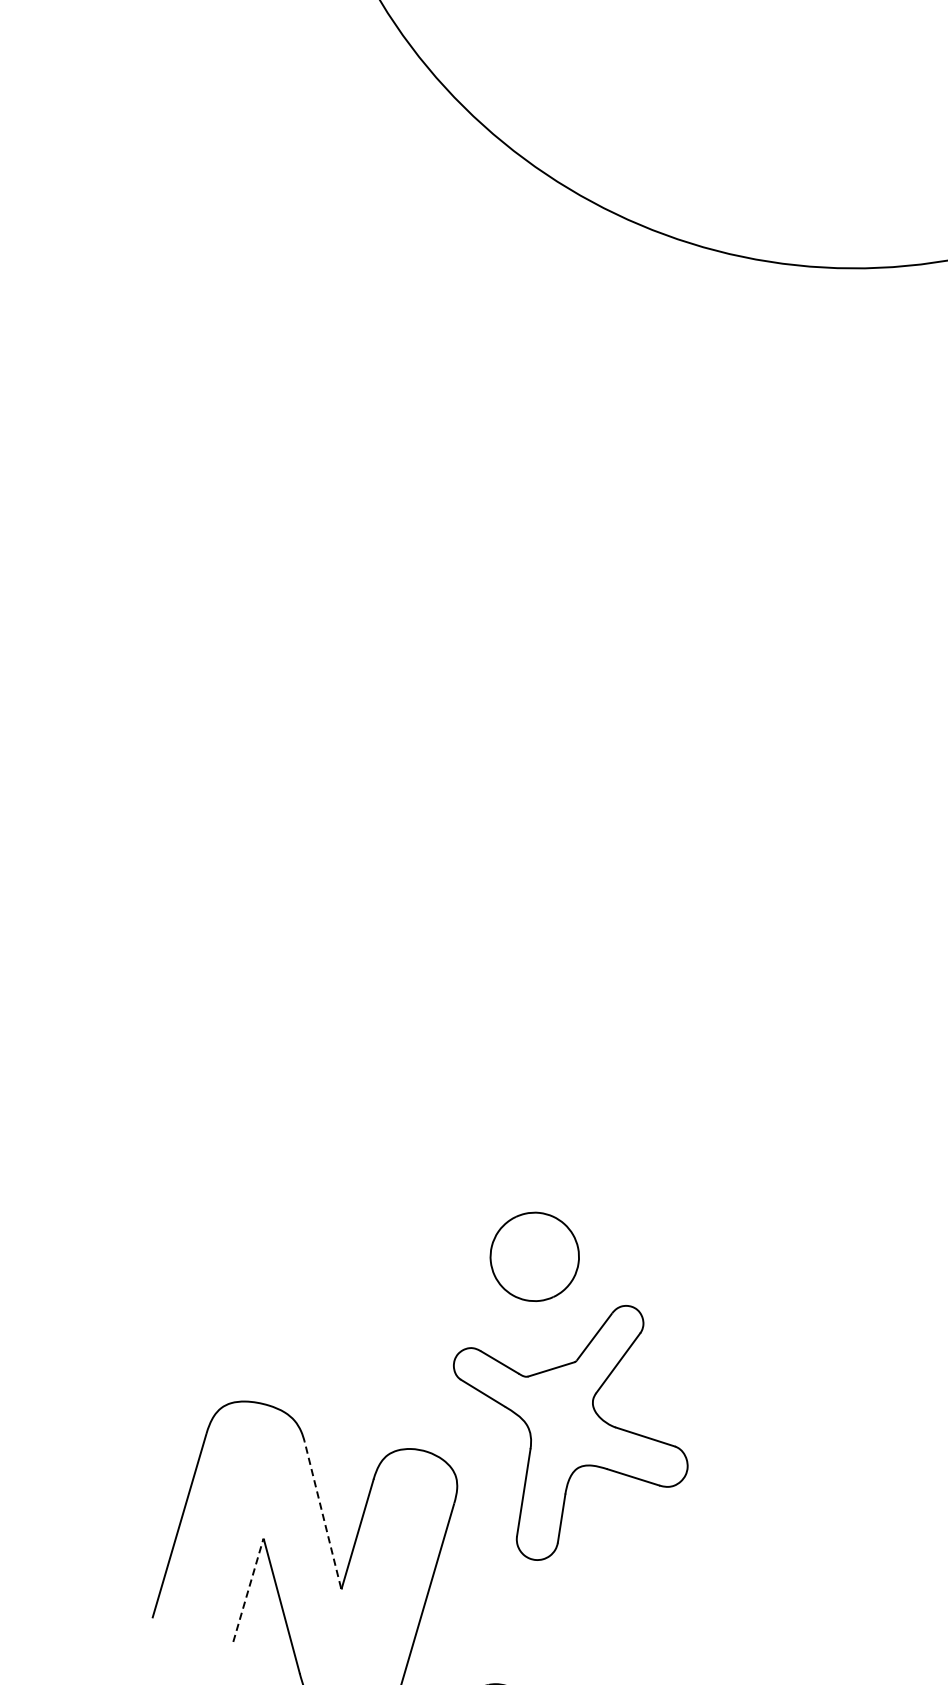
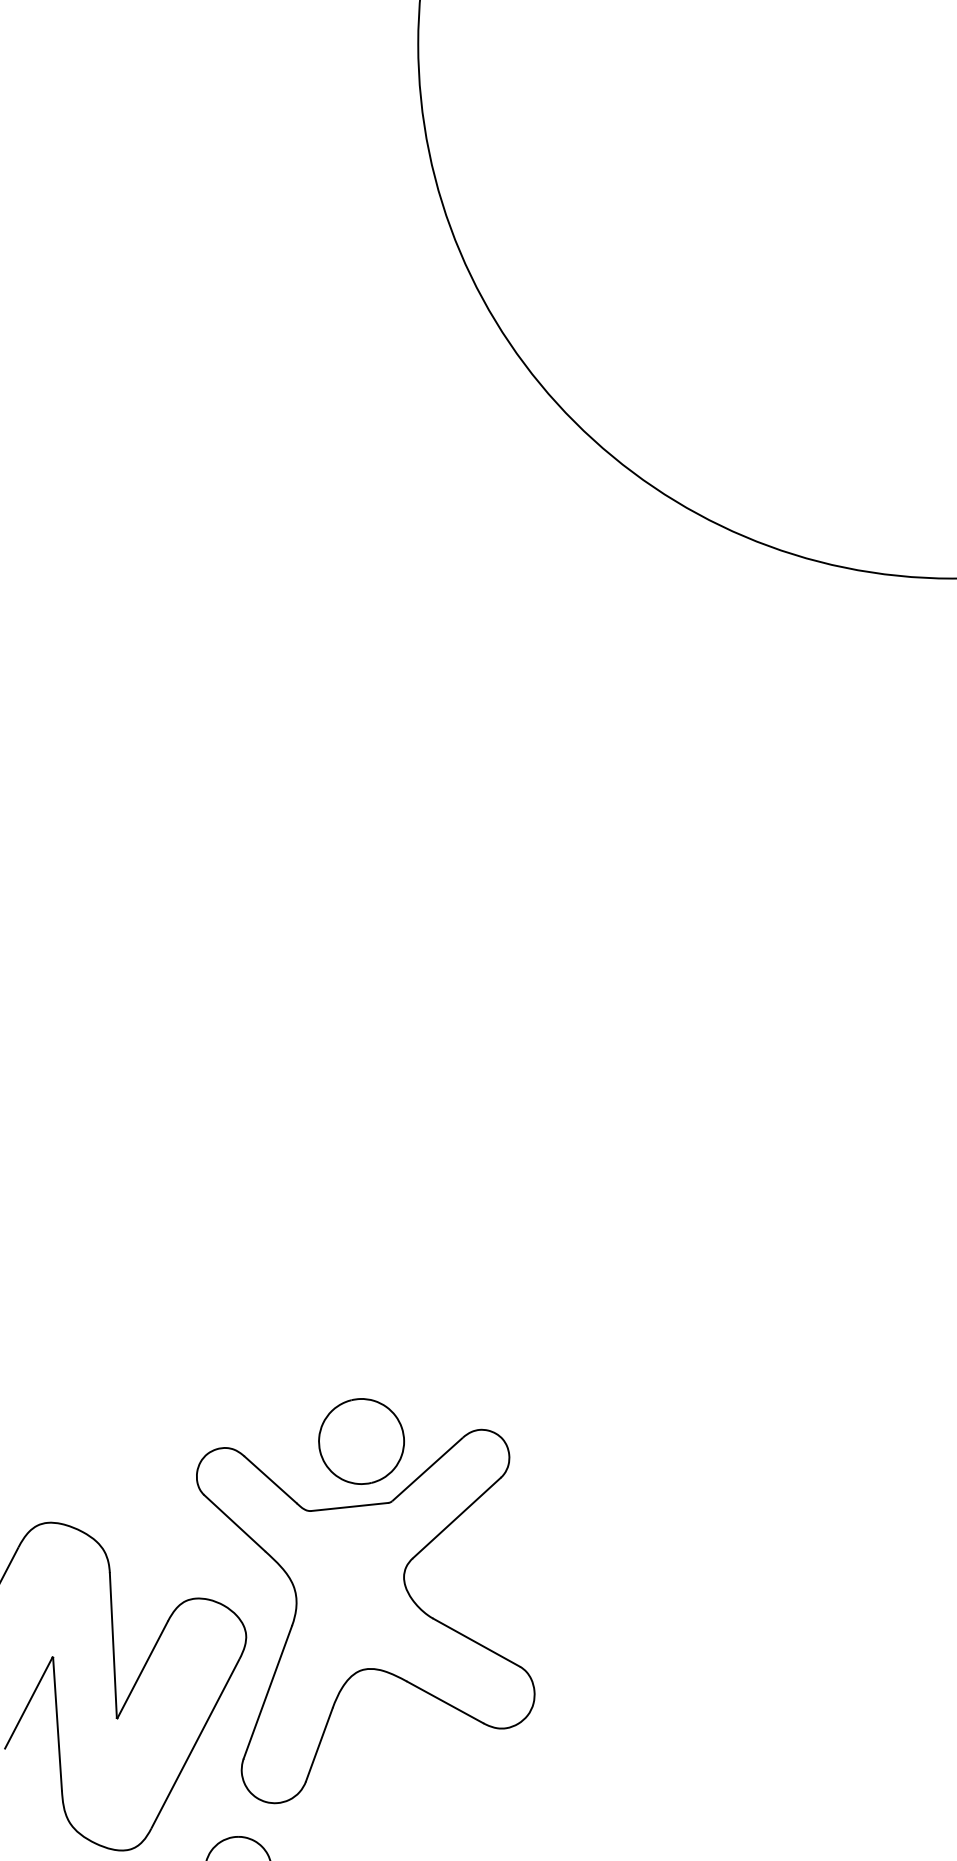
part: (574, 1434) -> (365, 1616), size x1.67
line: (323, 1514) -> (113, 1645), dashed -> solid
line: (248, 1590) -> (29, 1702), dashed -> solid

